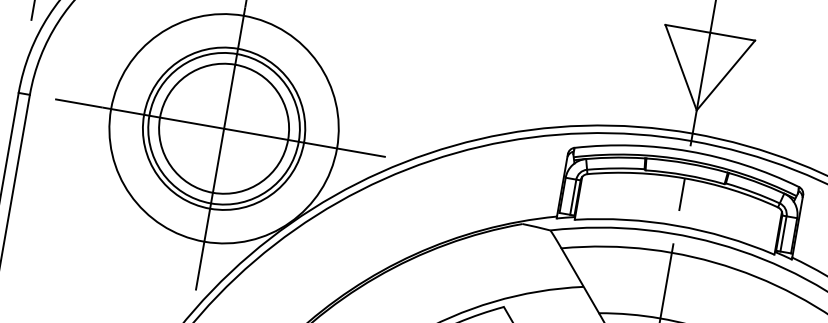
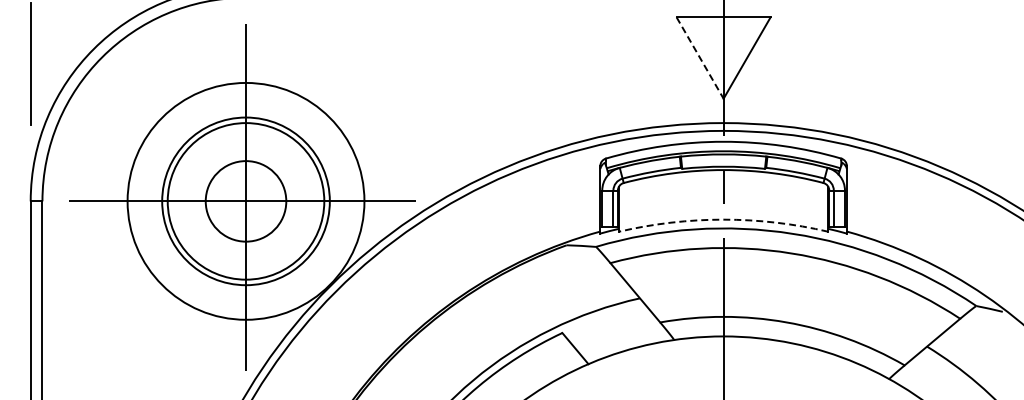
line: (681, 68) -> (700, 58), solid -> dashed
circle: (223, 128) -> (245, 201), size x0.6
arc: (676, 225) -> (723, 219), solid -> dashed

